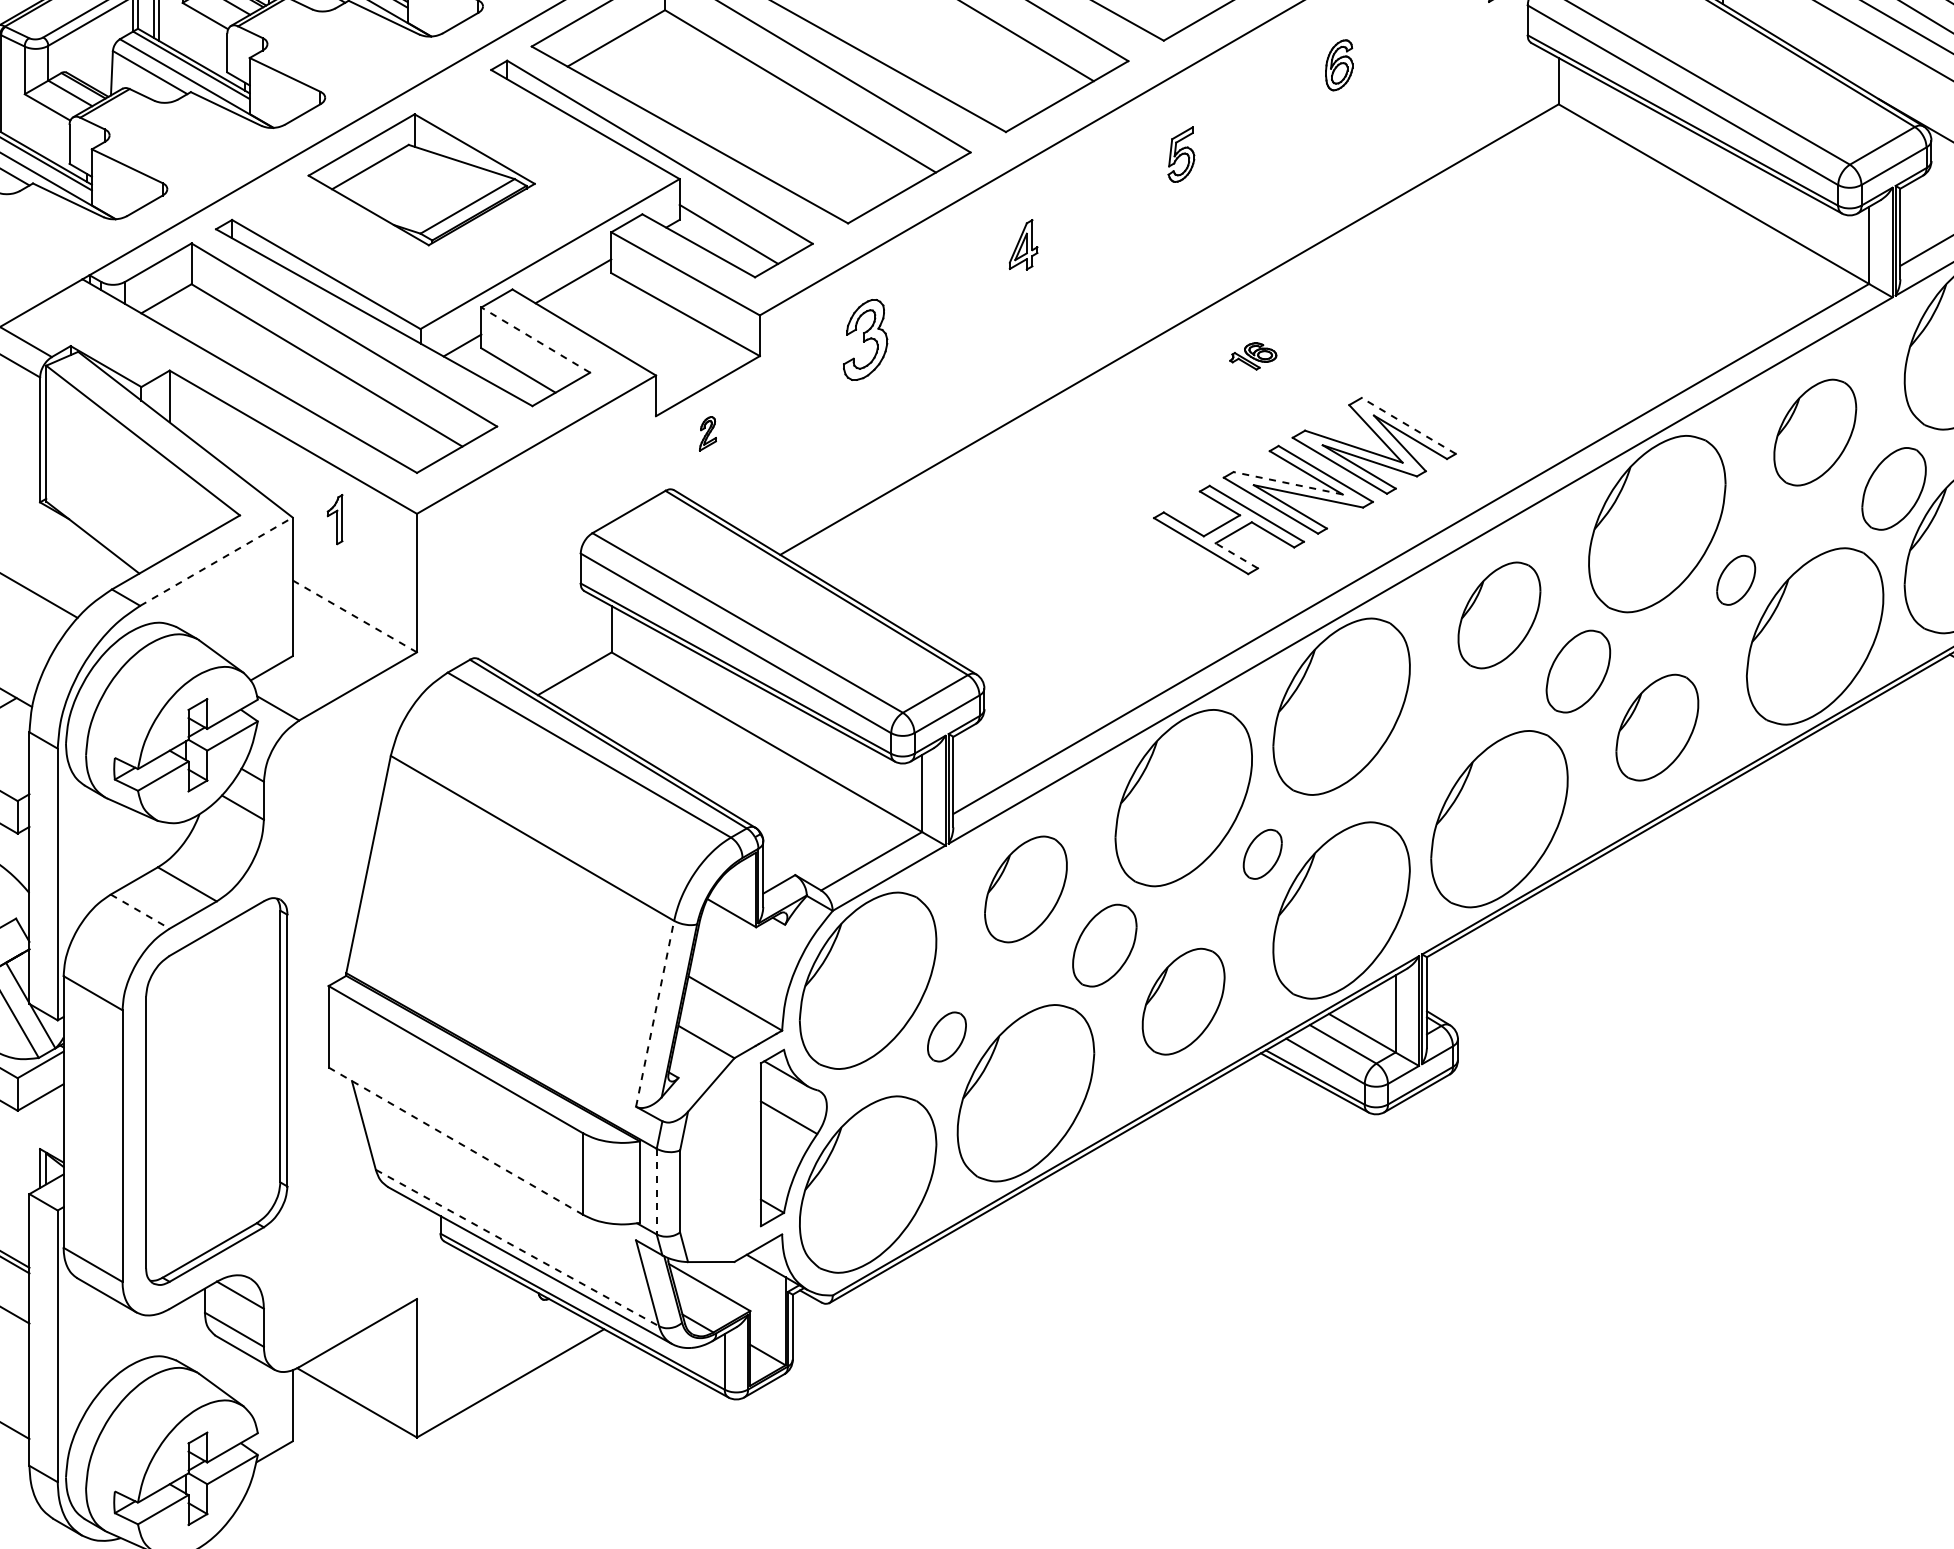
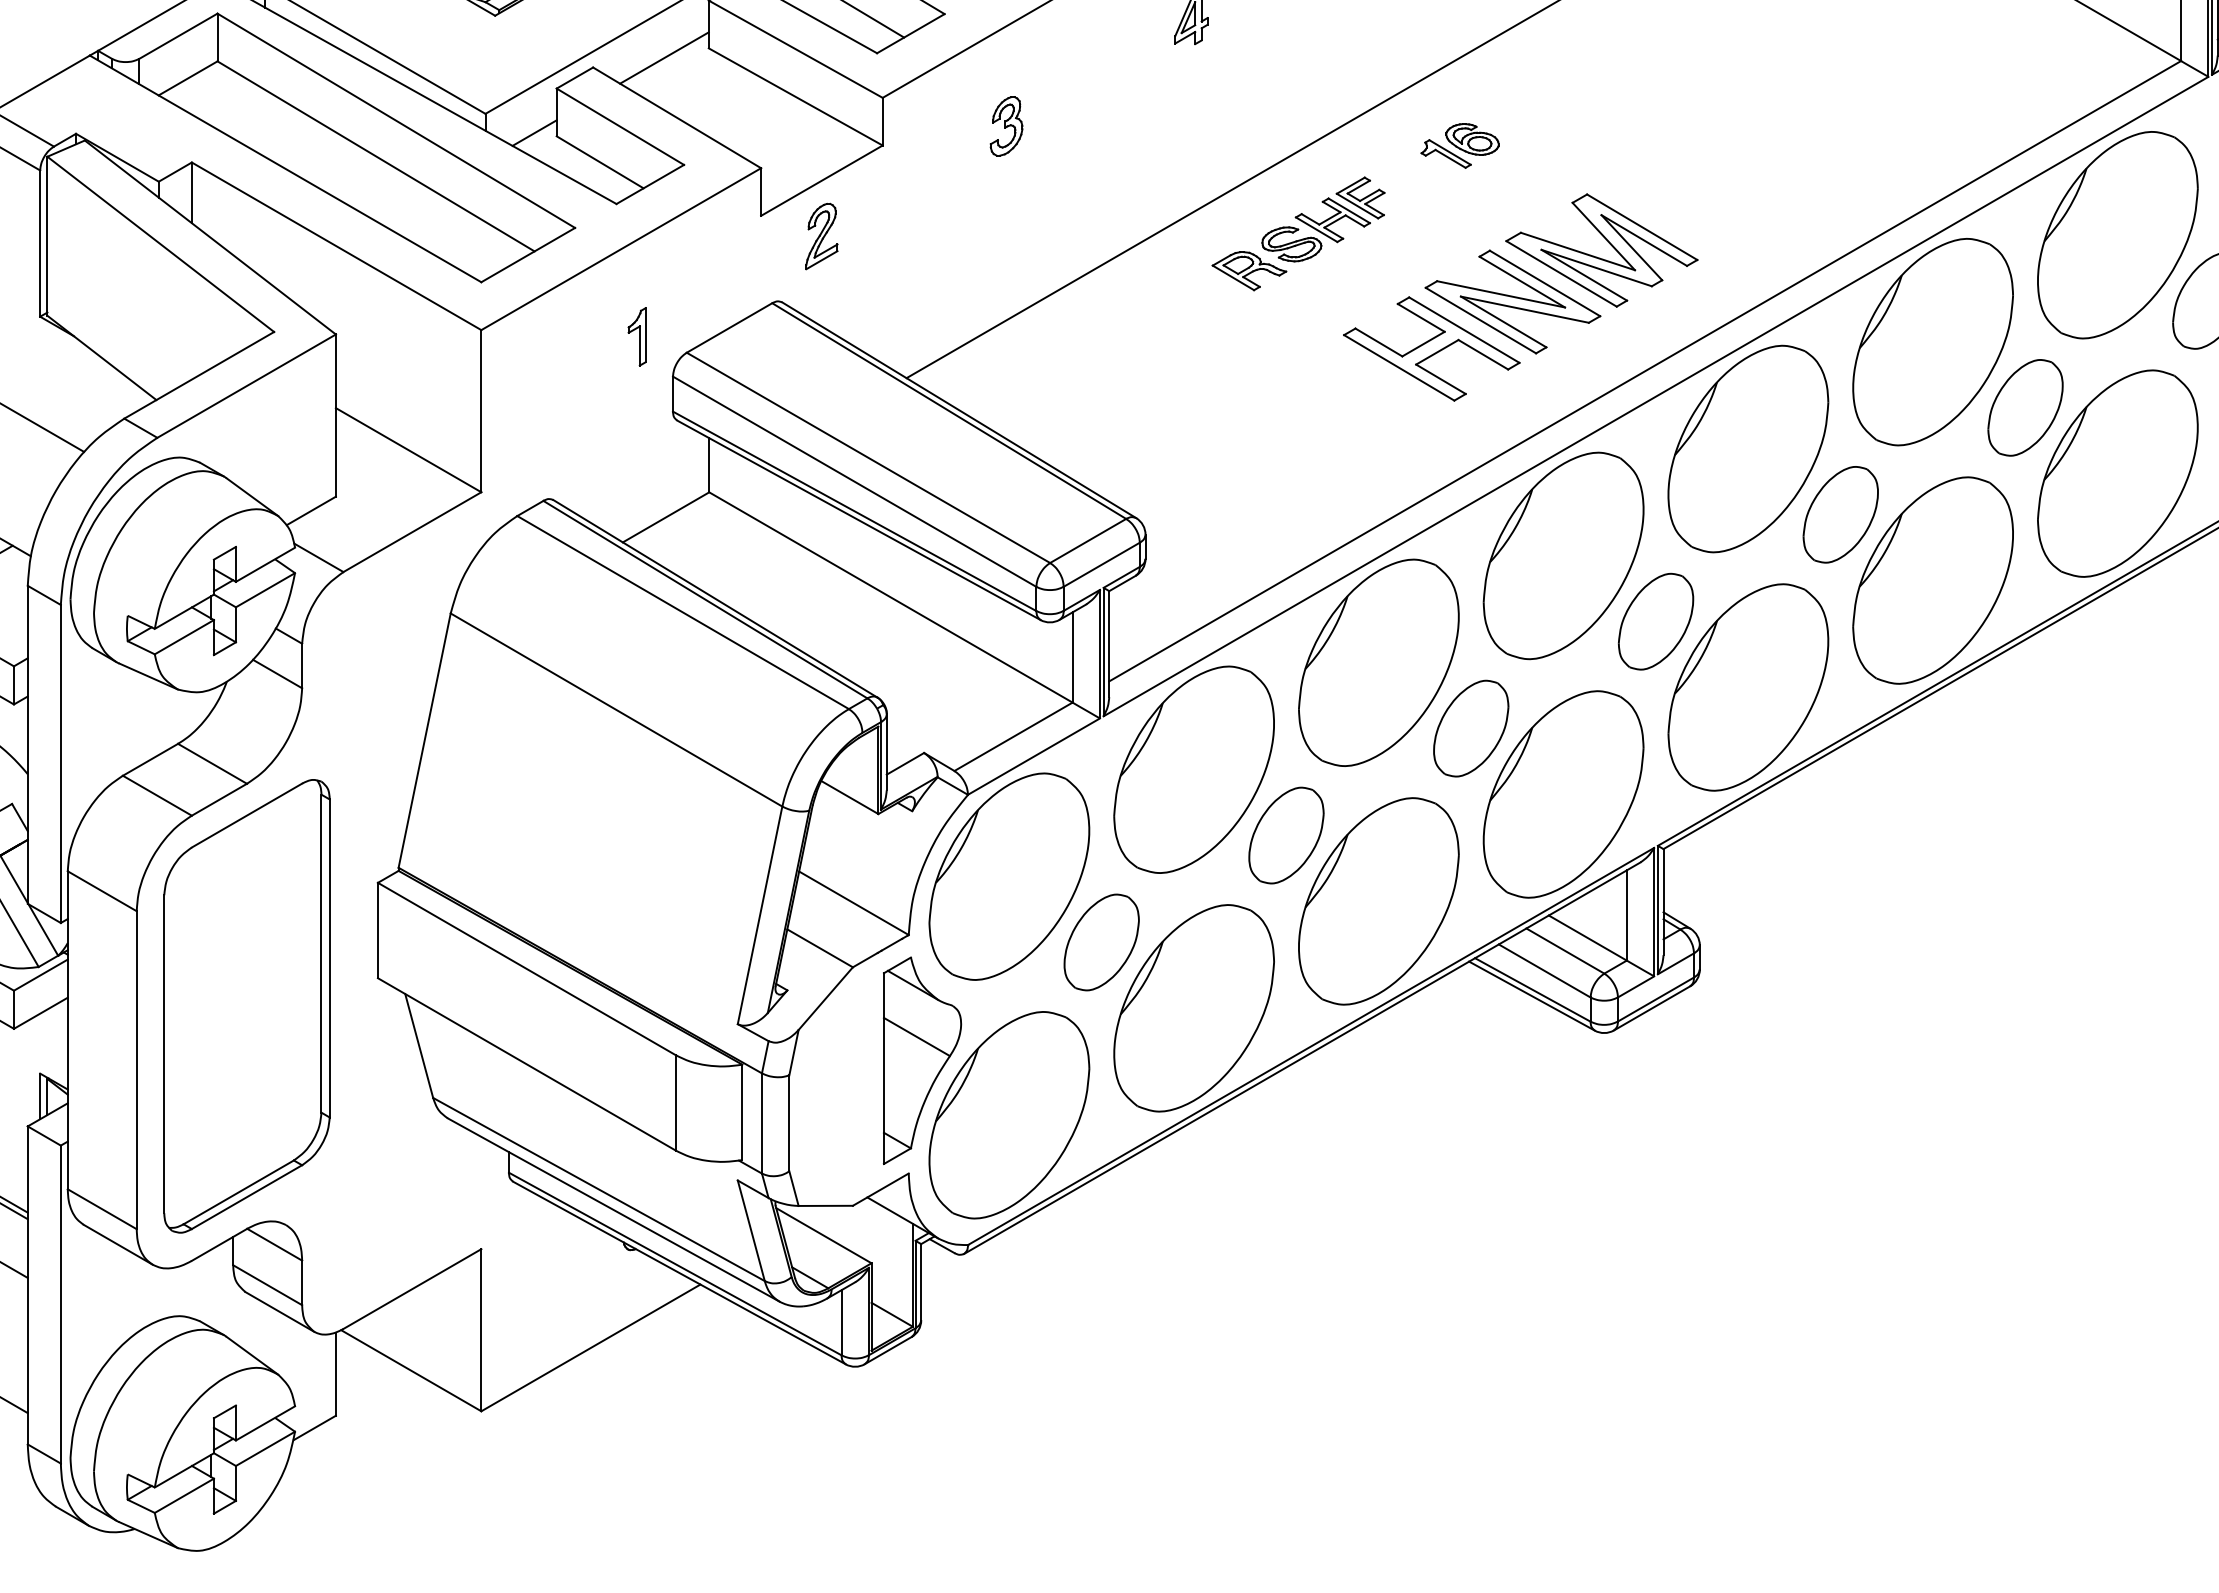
line: (535, 339) -> (620, 126), dashed -> solid
part: (865, 339) -> (1006, 126), size x0.62
part: (1253, 356) -> (1460, 145), size x1.43
line: (1408, 425) -> (1641, 226), dashed -> solid
part: (1114, 431) -> (1297, 233), added
part: (1815, 432) -> (2118, 234), size x1.67
part: (707, 433) -> (821, 236), size x1.67
line: (1288, 483) -> (1501, 294), dashed -> solid
part: (334, 519) -> (636, 336), moved
line: (1236, 555) -> (1440, 378), dashed -> solid
line: (216, 561) -> (246, 385), dashed -> solid
part: (1735, 580) -> (2024, 408), size x1.67
part: (1499, 615) -> (1748, 449), size x1.67
line: (354, 616) -> (408, 450), dashed -> solid
part: (1657, 727) -> (1933, 580), size x1.67
part: (1420, 762) -> (1655, 621), added
part: (1262, 854) -> (1471, 728), size x1.67
part: (1025, 889) -> (1193, 769), size x1.67
line: (140, 911) -> (157, 795), dashed -> solid
part: (1183, 1001) -> (1378, 900), size x1.67
line: (655, 1013) -> (760, 914), dashed -> solid
part: (946, 1036) -> (1101, 941), size x1.67
line: (455, 1141) -> (526, 1064), dashed -> solid
line: (656, 1191) -> (761, 1123), dashed -> solid
line: (517, 1248) -> (598, 1190), dashed -> solid

